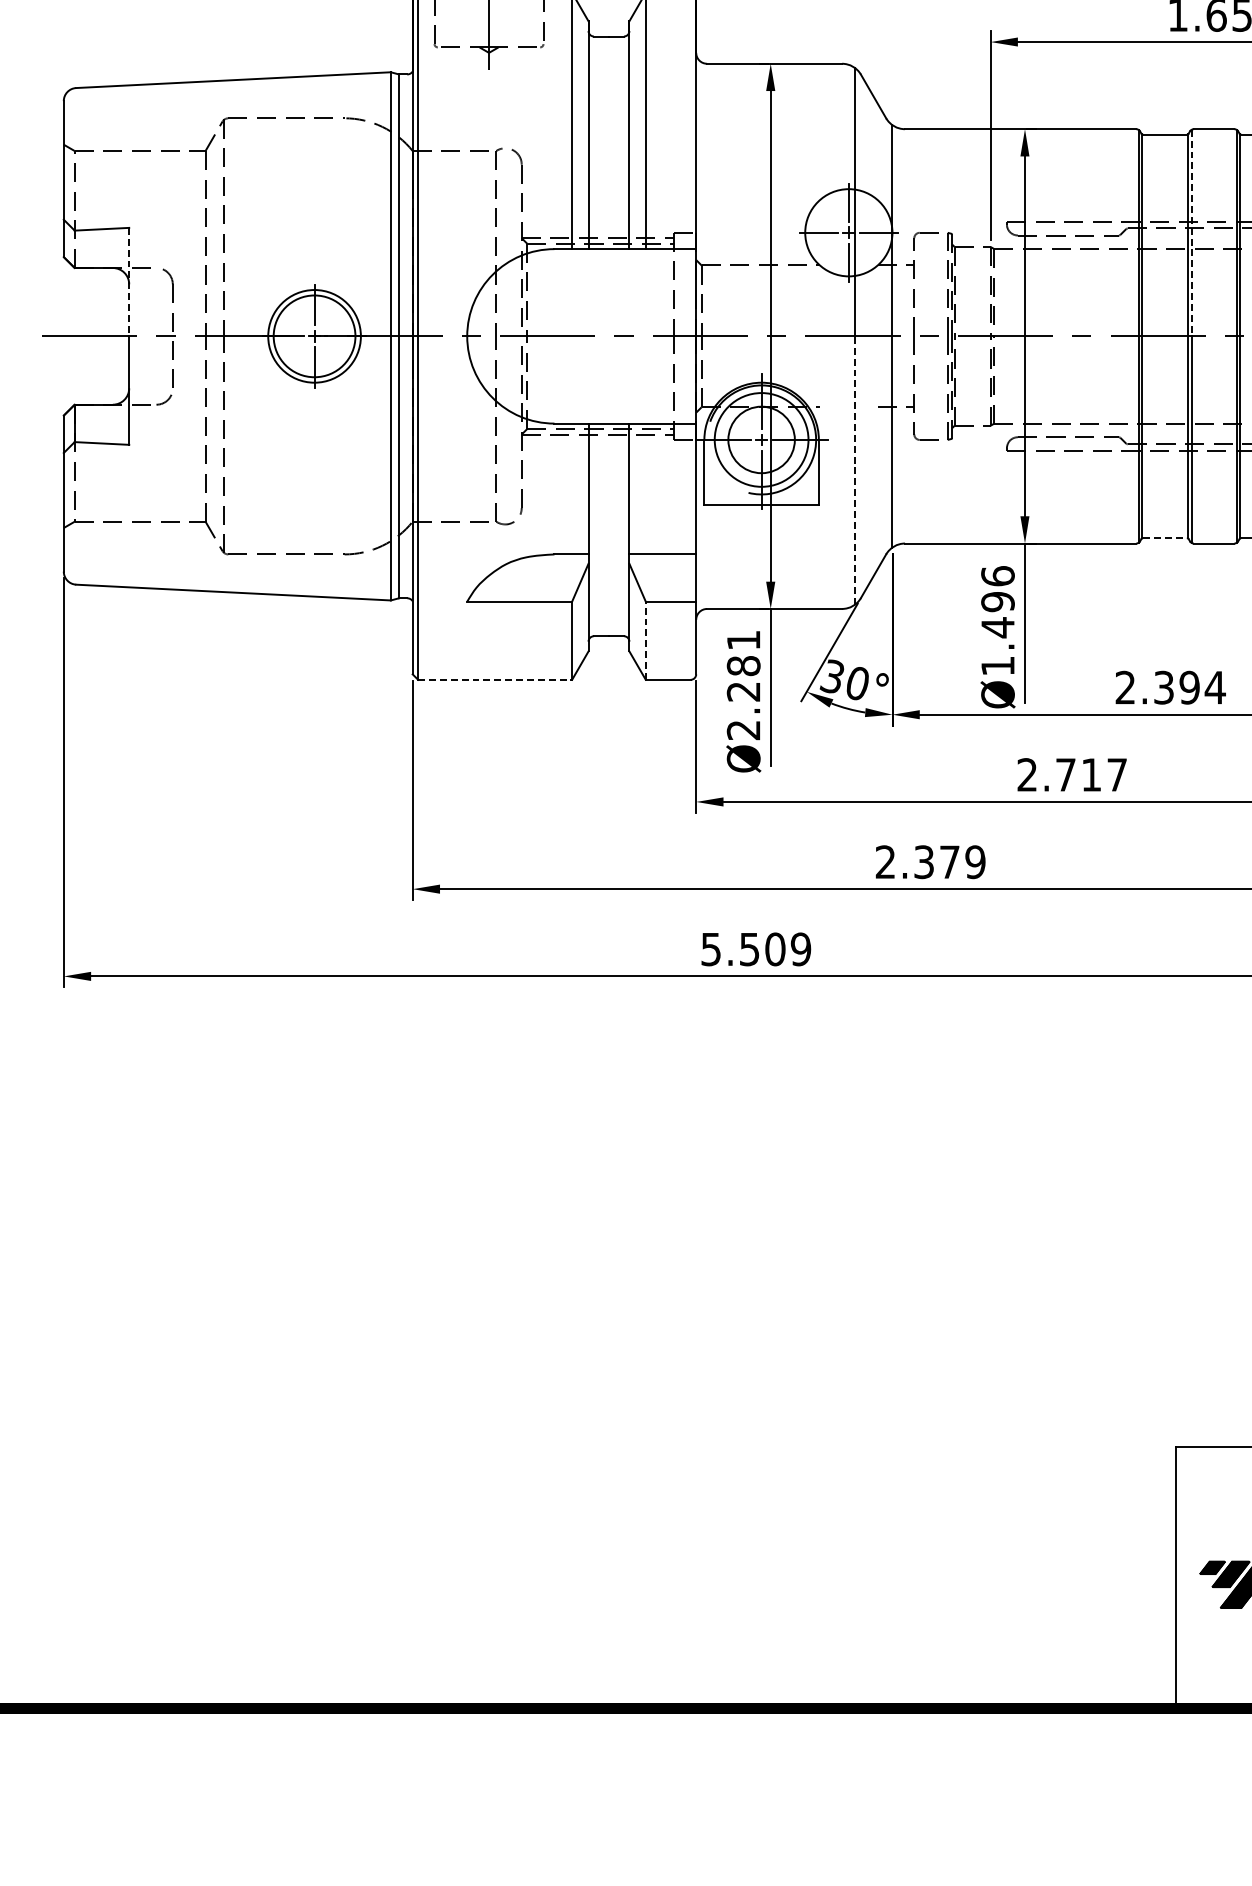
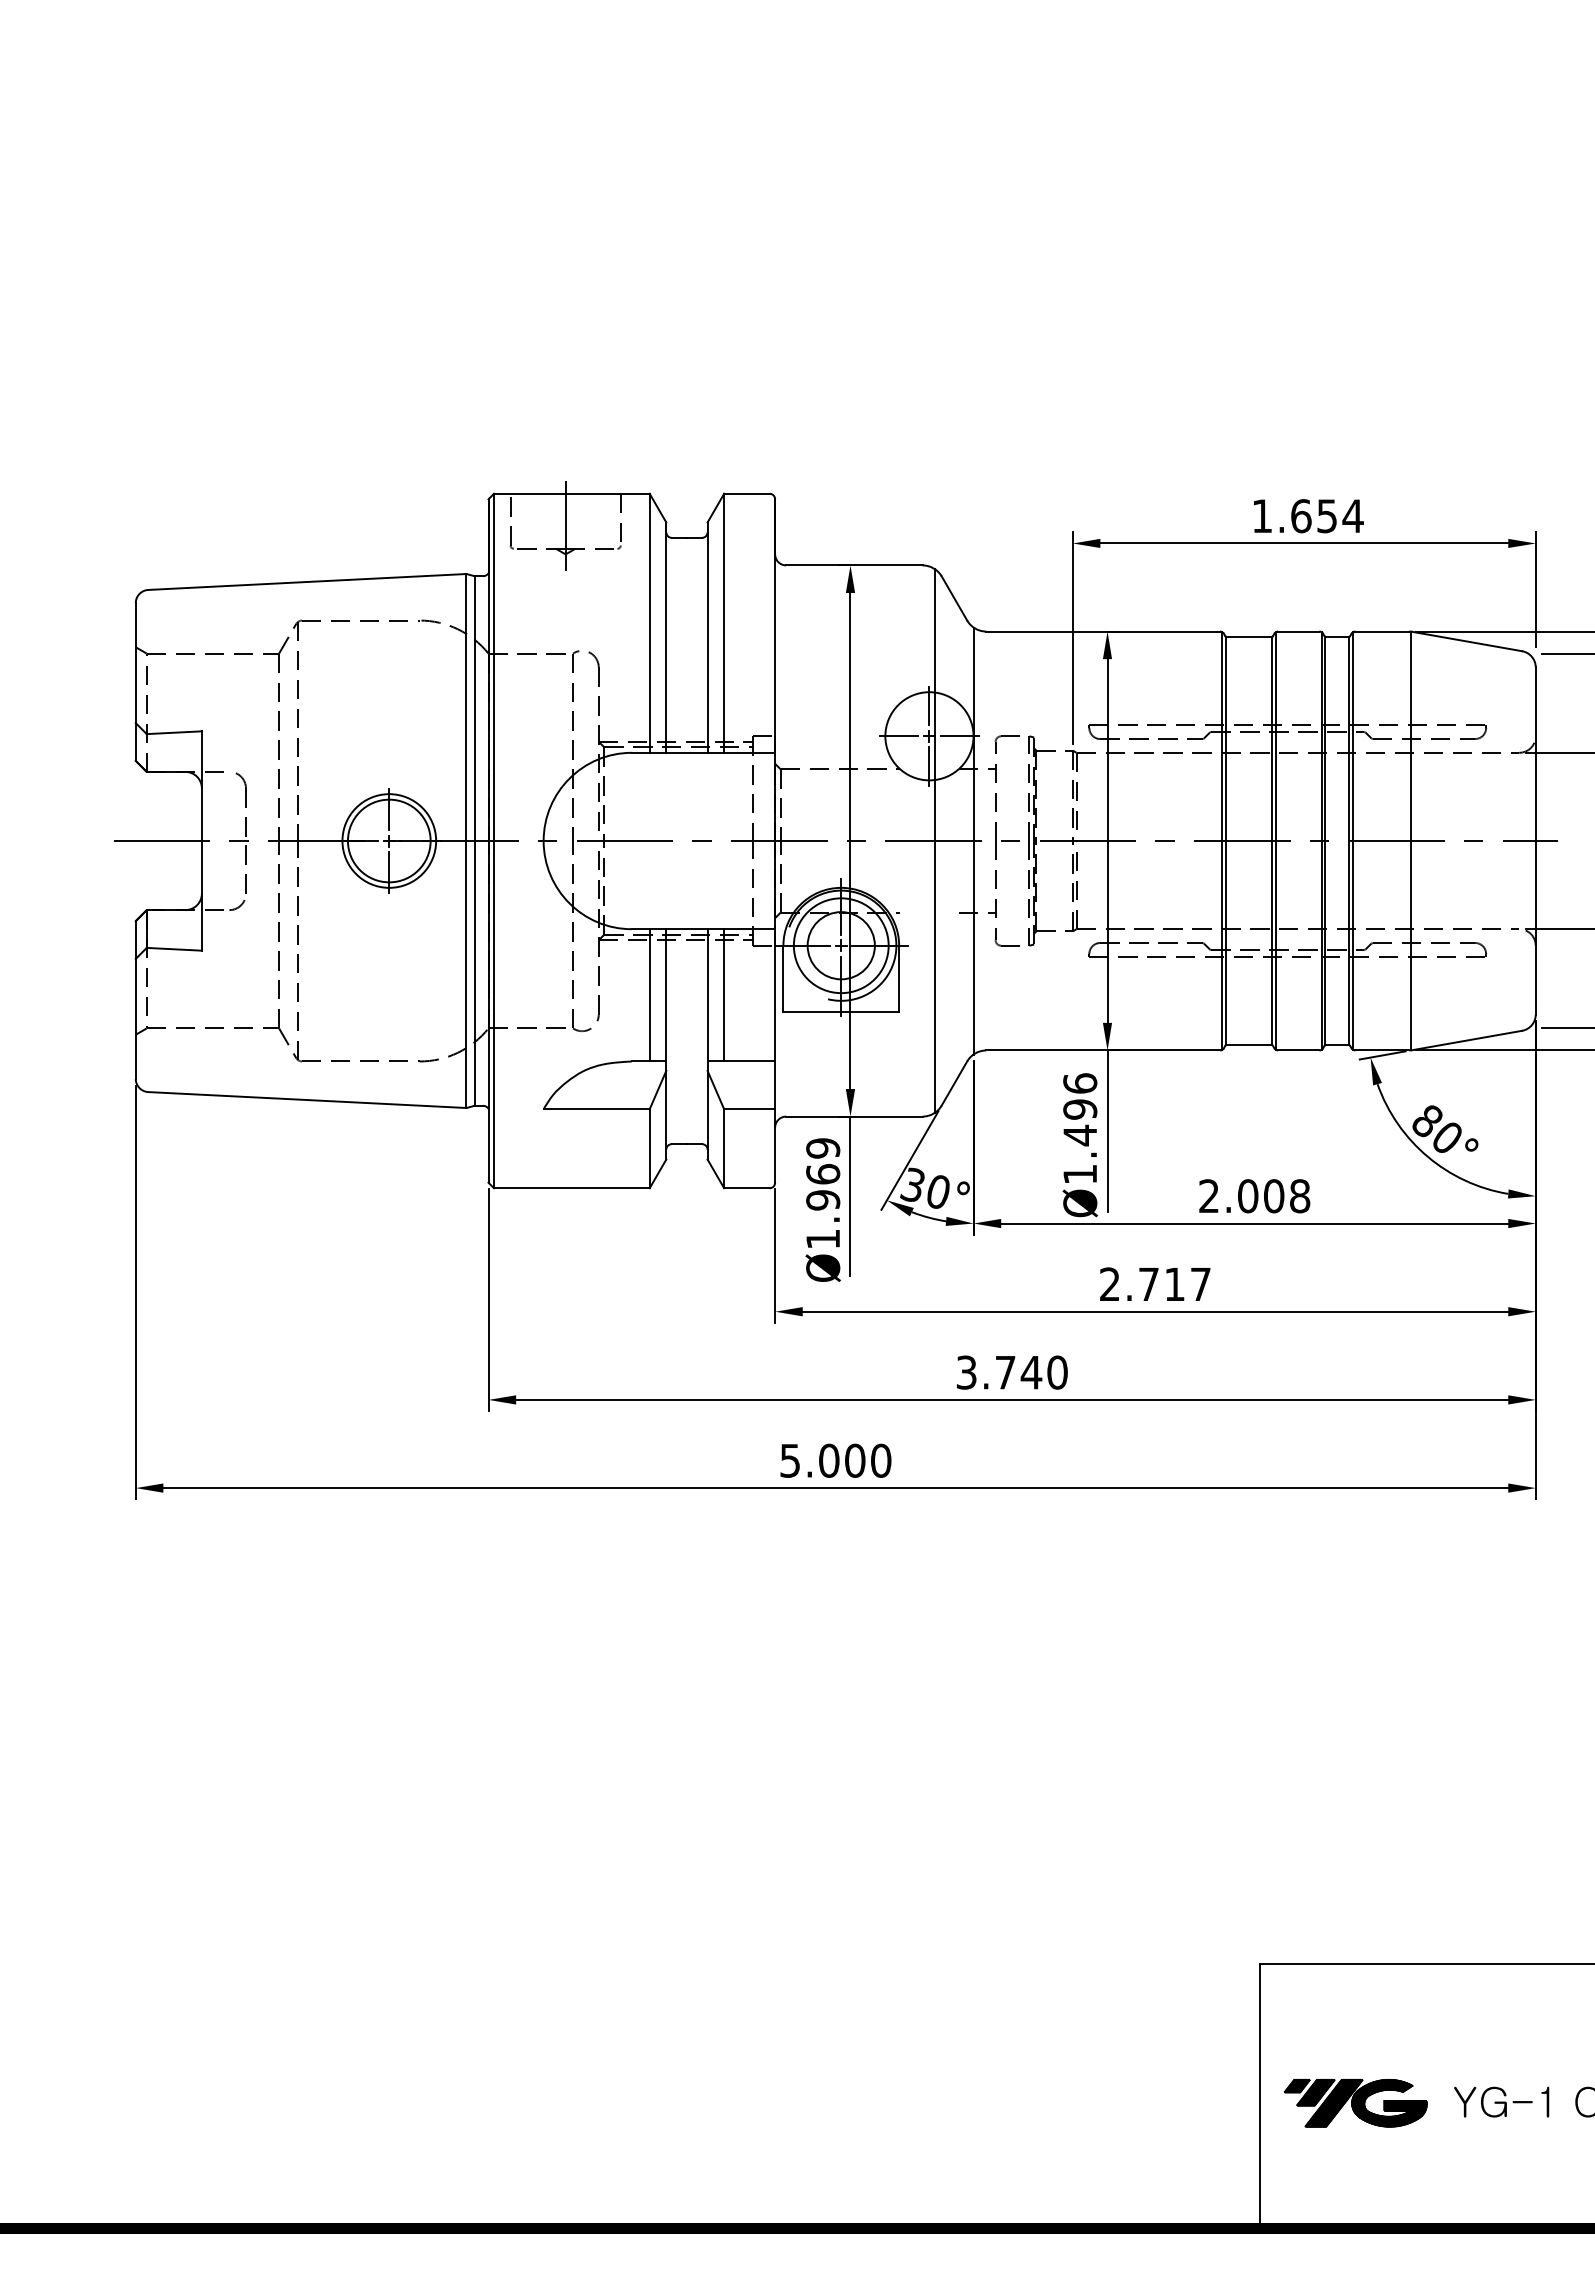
line: (1192, 233) -> (1276, 737), dashed -> solid
line: (128, 282) -> (201, 786), dashed -> solid
line: (854, 470) -> (935, 976), dashed -> solid
line: (571, 489) -> (649, 995), added
line: (646, 489) -> (724, 995), added
line: (1165, 537) -> (1249, 1044), dashed -> solid
line: (646, 640) -> (724, 1148), dashed -> solid
line: (494, 680) -> (571, 1188), dashed -> solid
text: (744, 685) -> (823, 1193), Ø2.281 -> Ø1.969
text: (1190, 687) -> (1274, 1196), 2.394 -> 2.008
text: (929, 862) -> (1011, 1372), 2.379 -> 3.740
text: (775, 949) -> (855, 1460), 5.509 -> 5.000

